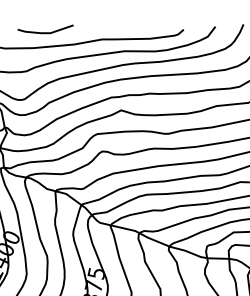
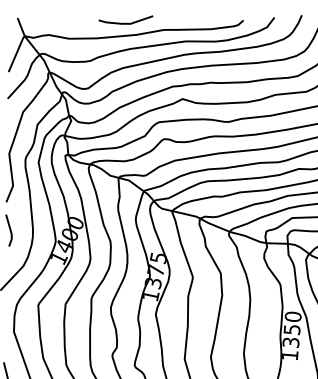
line: (45, 31) -> (125, 22), moved

